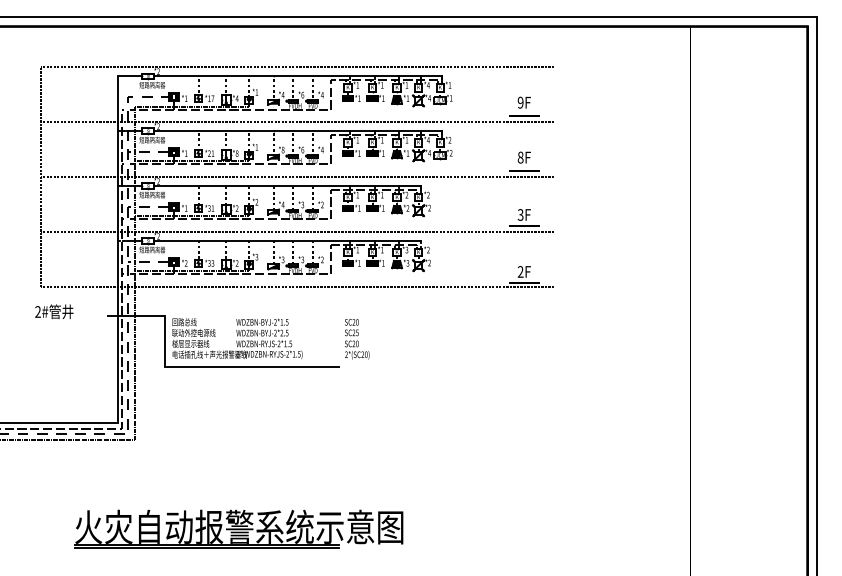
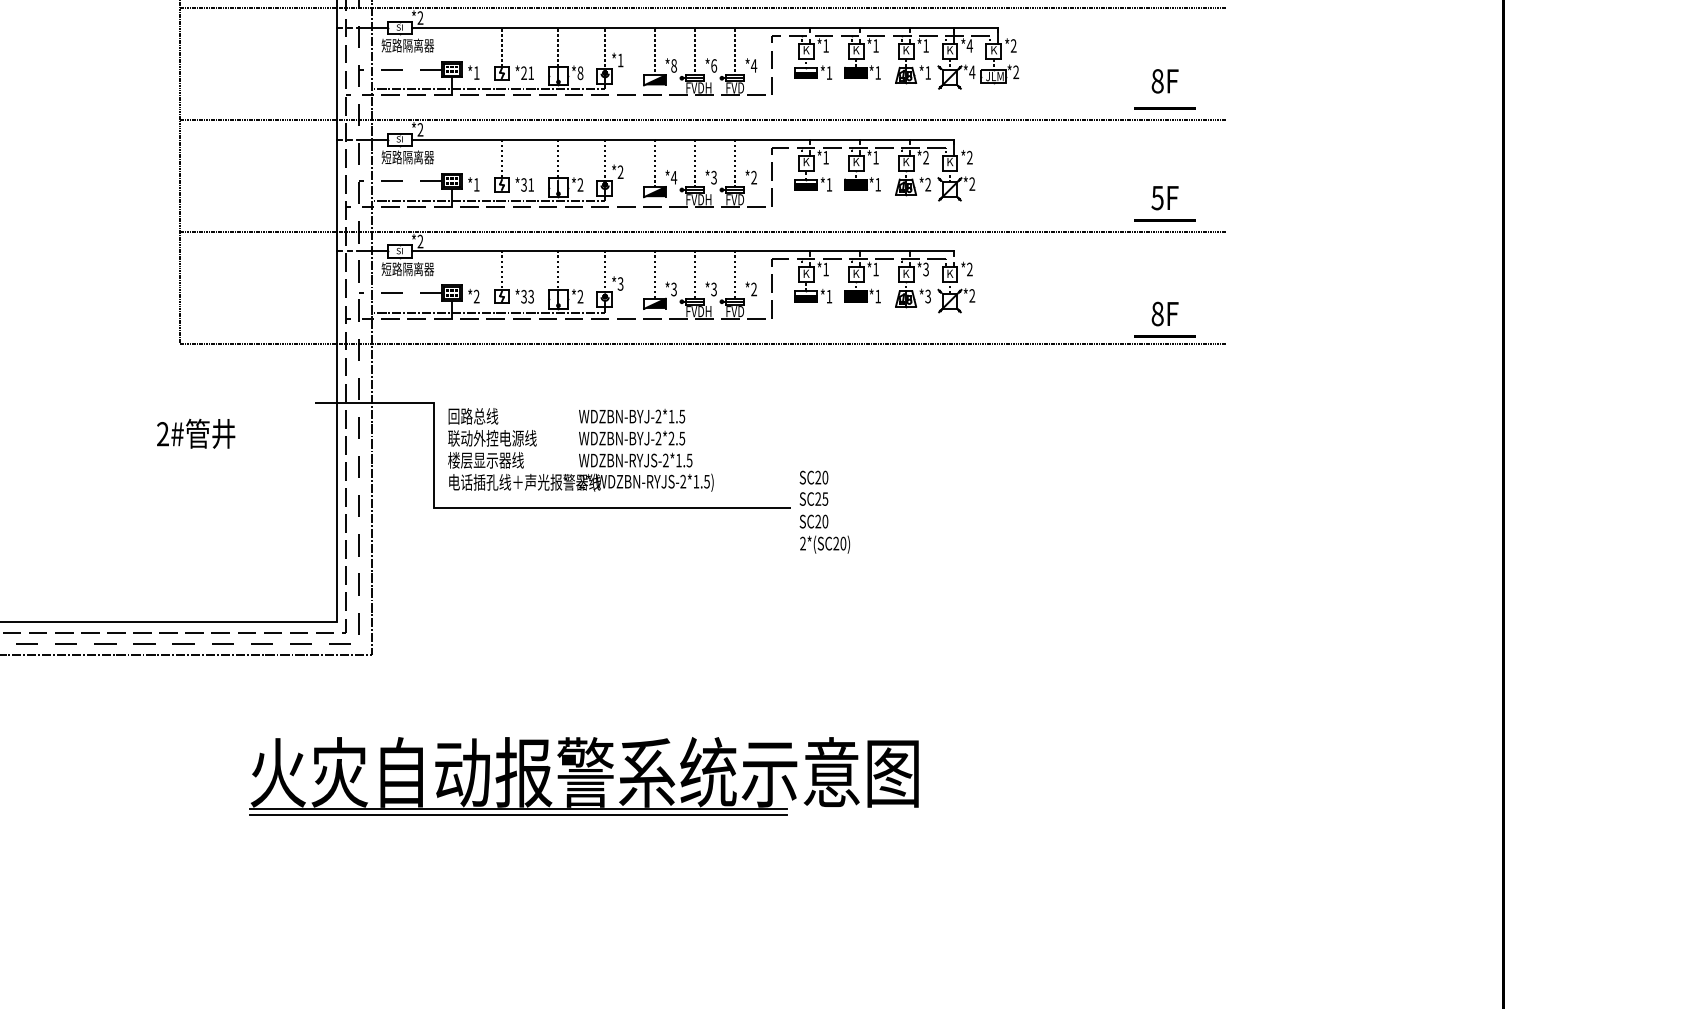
text: (520, 214) -> (1157, 197), 3F -> 5F
text: (520, 271) -> (1157, 313), 2F -> 8F
text: (54, 311) -> (196, 433), moved
text: (357, 339) -> (825, 512), moved
part: (238, 528) -> (583, 775), moved

